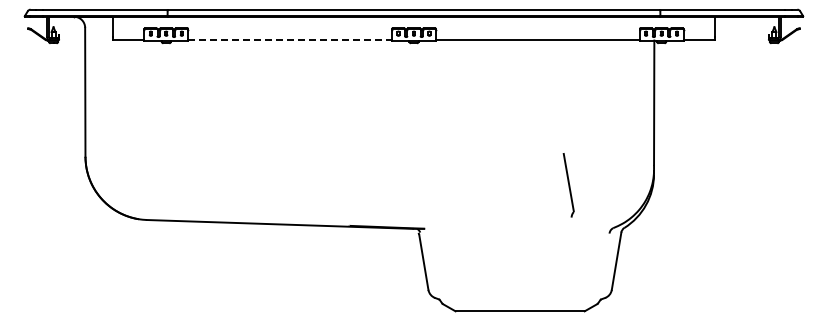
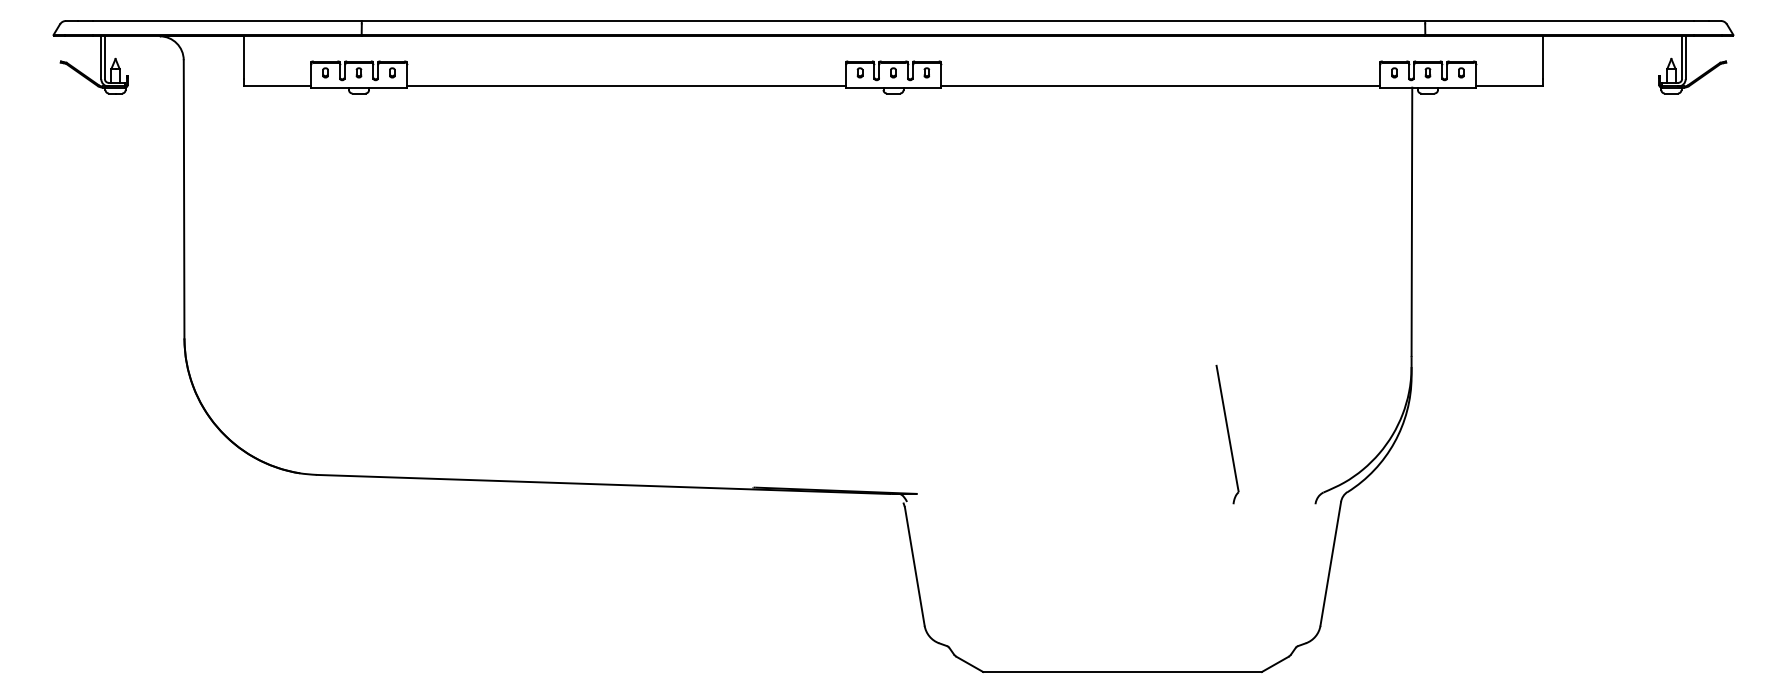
line: (290, 40) -> (626, 87), dashed -> solid
part: (568, 185) -> (1226, 434), moved

